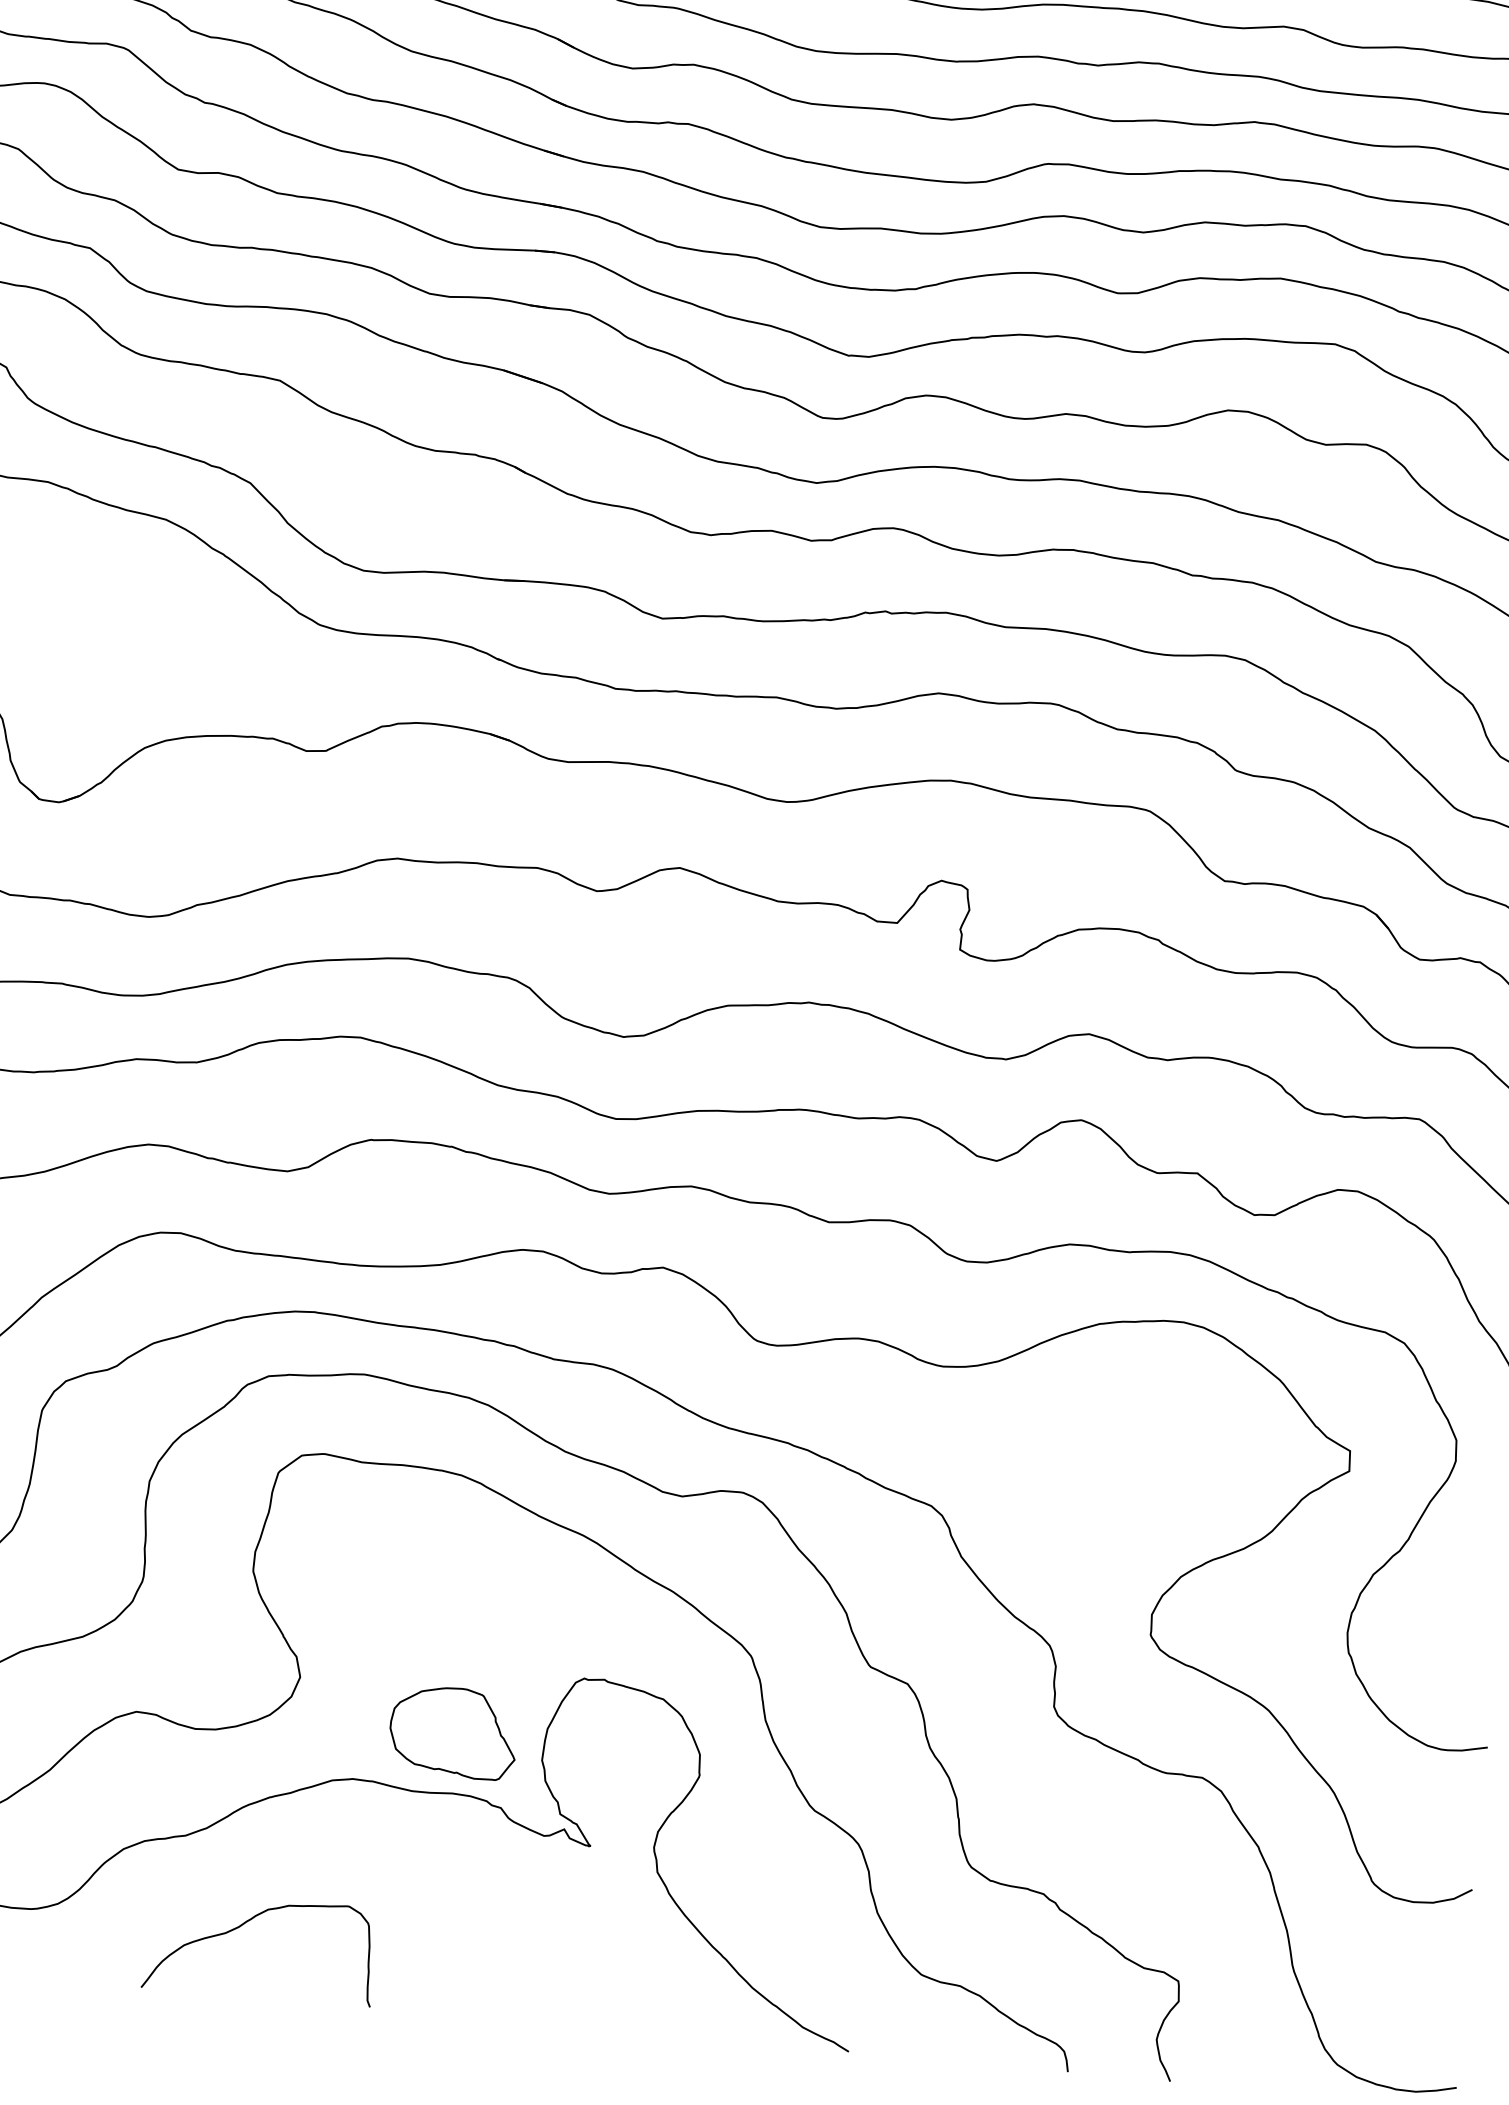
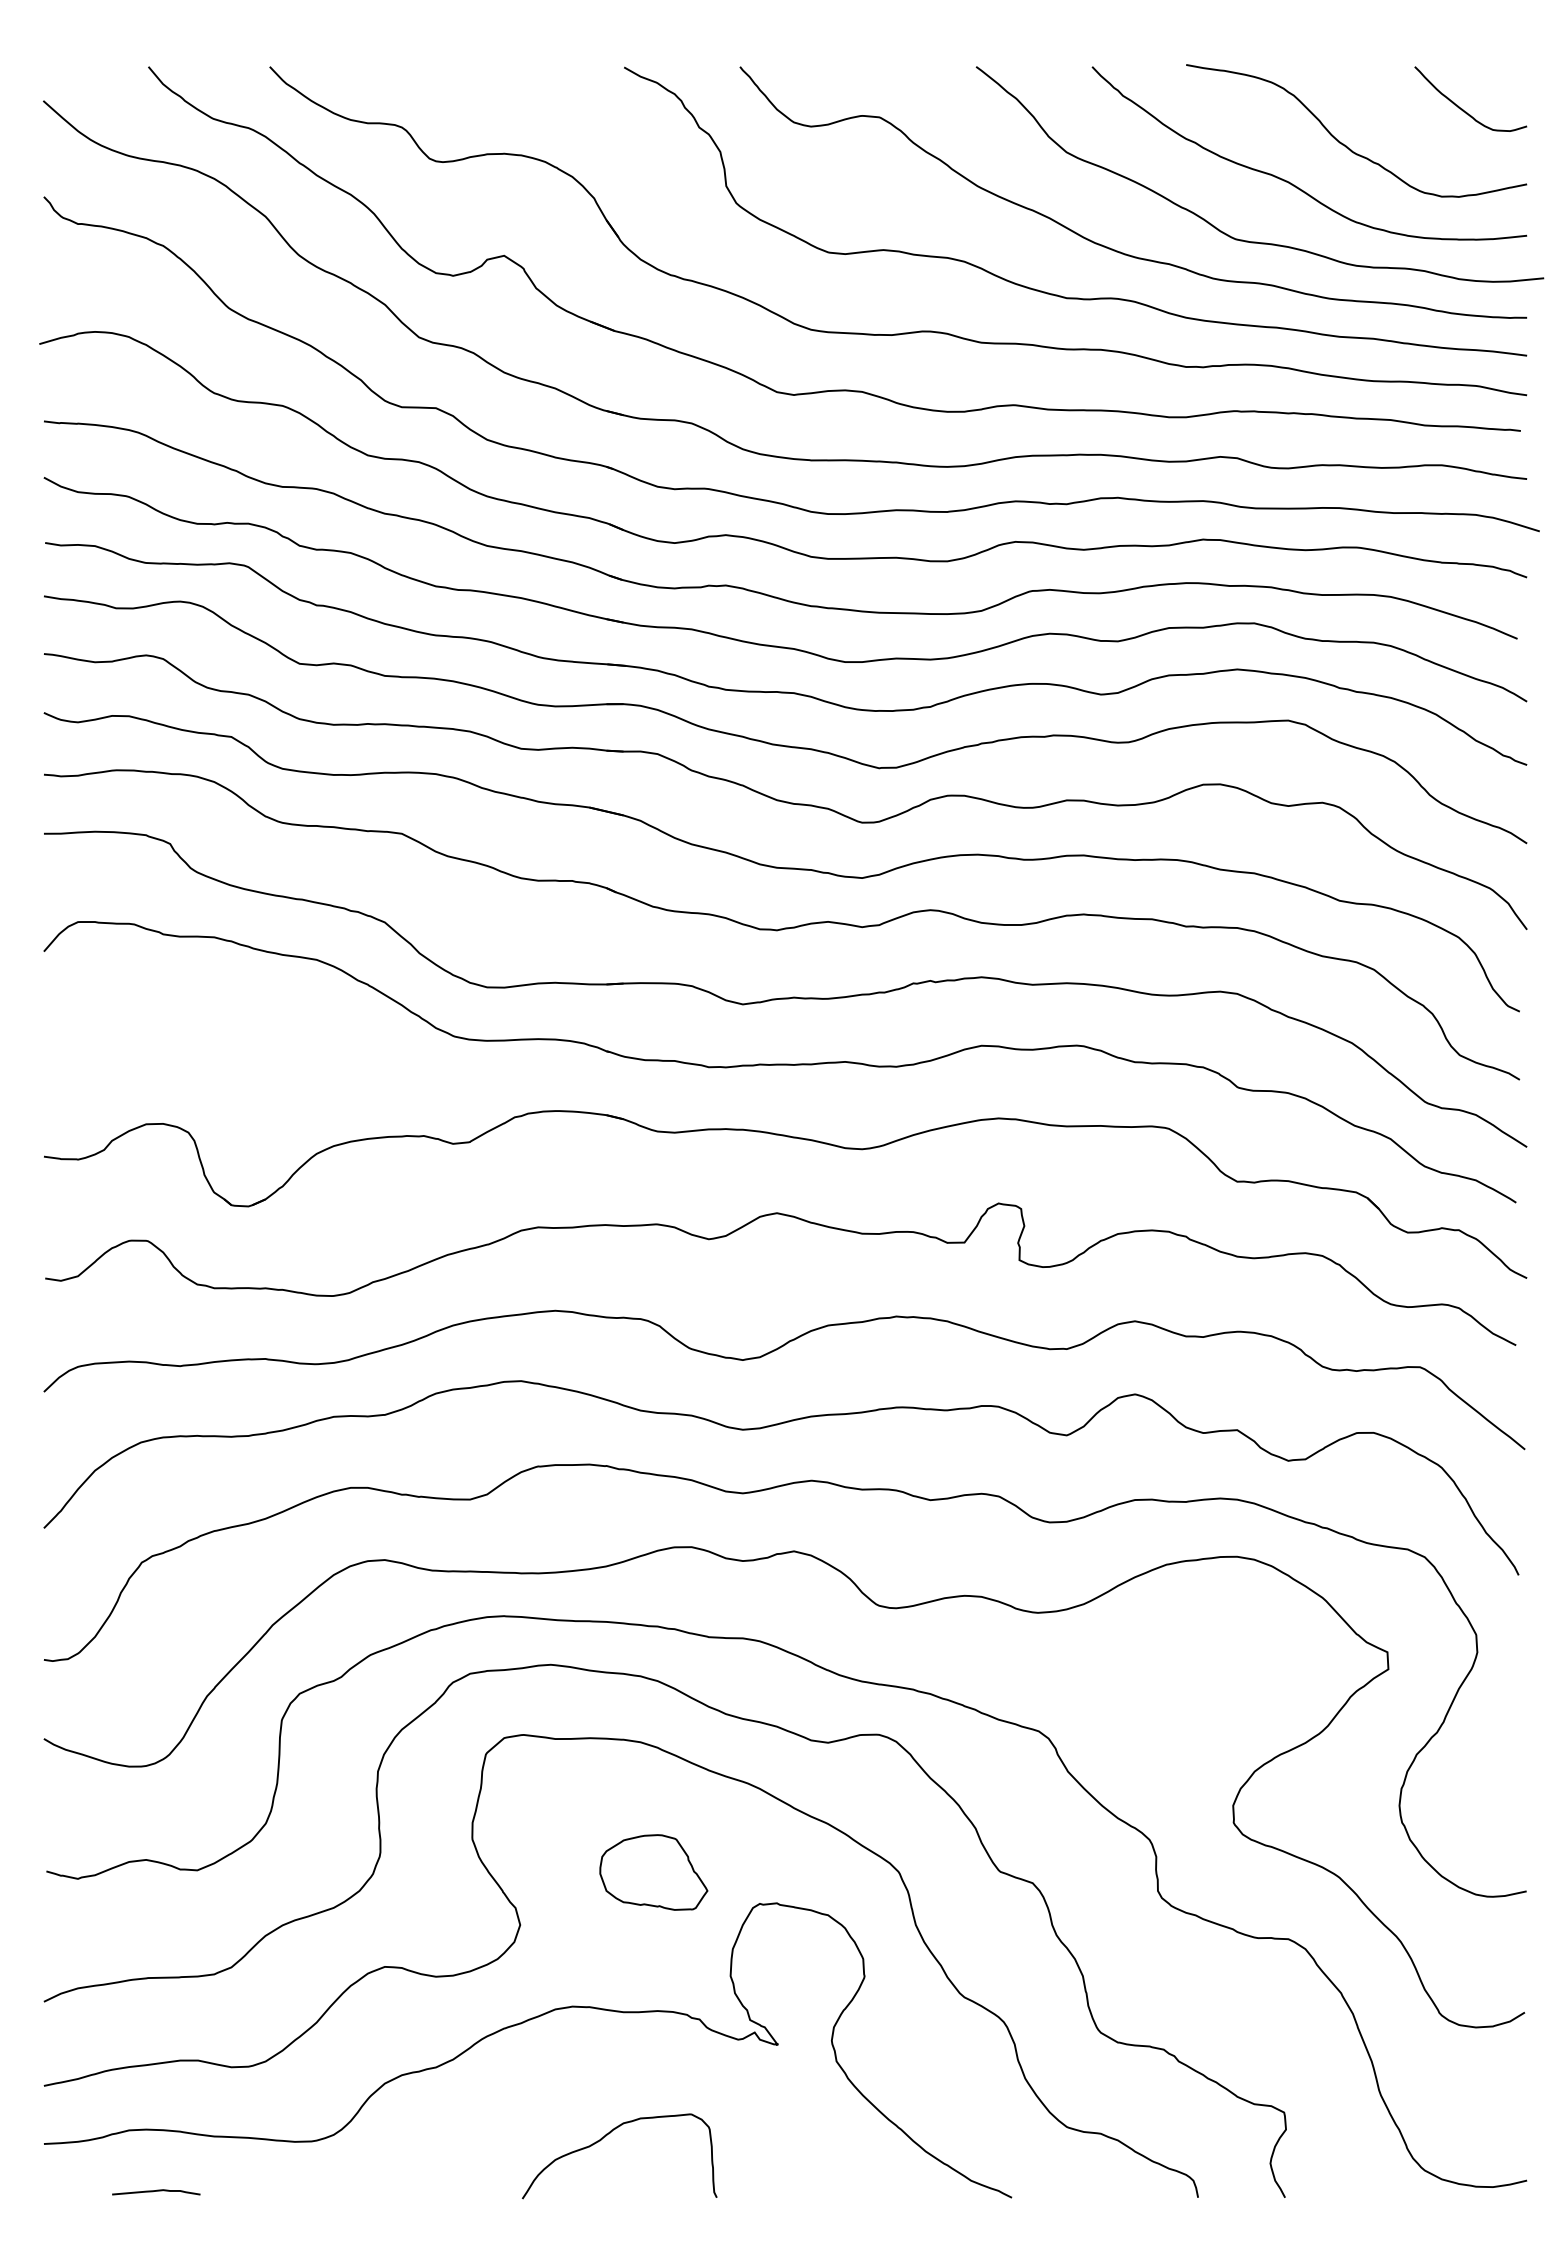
part: (453, 1732) -> (653, 1872), moved
curve: (246, 1923) -> (606, 2136), moved

